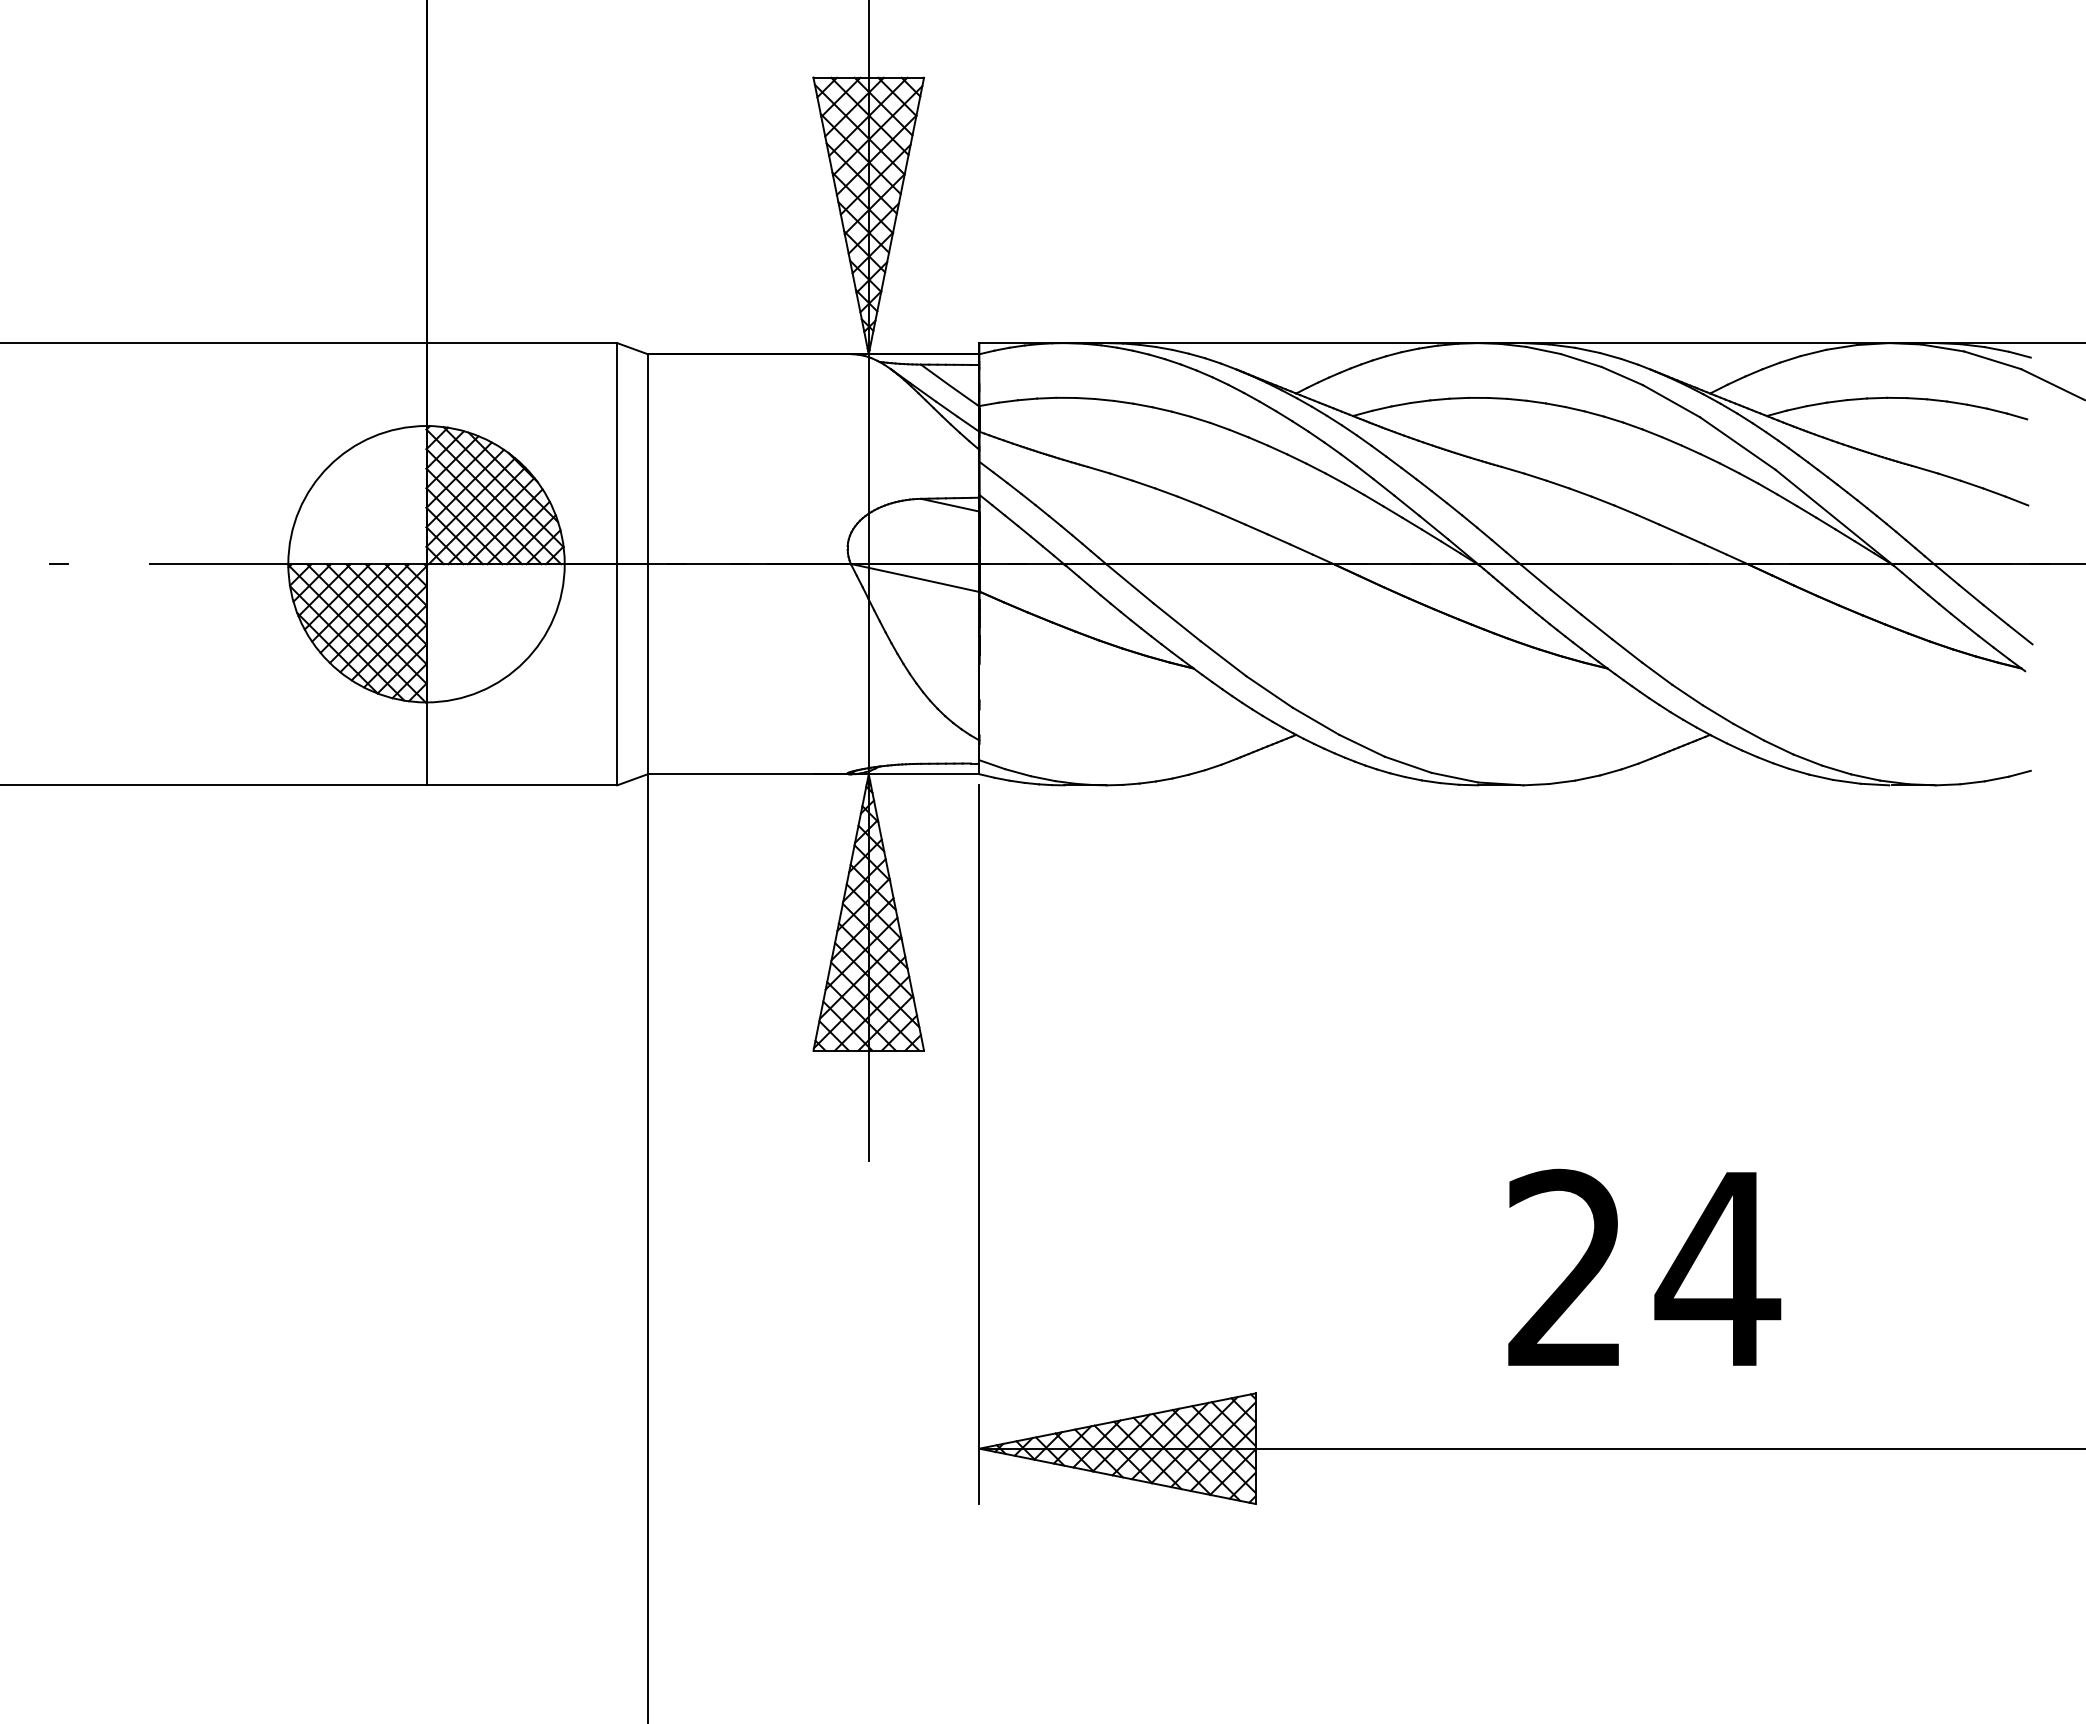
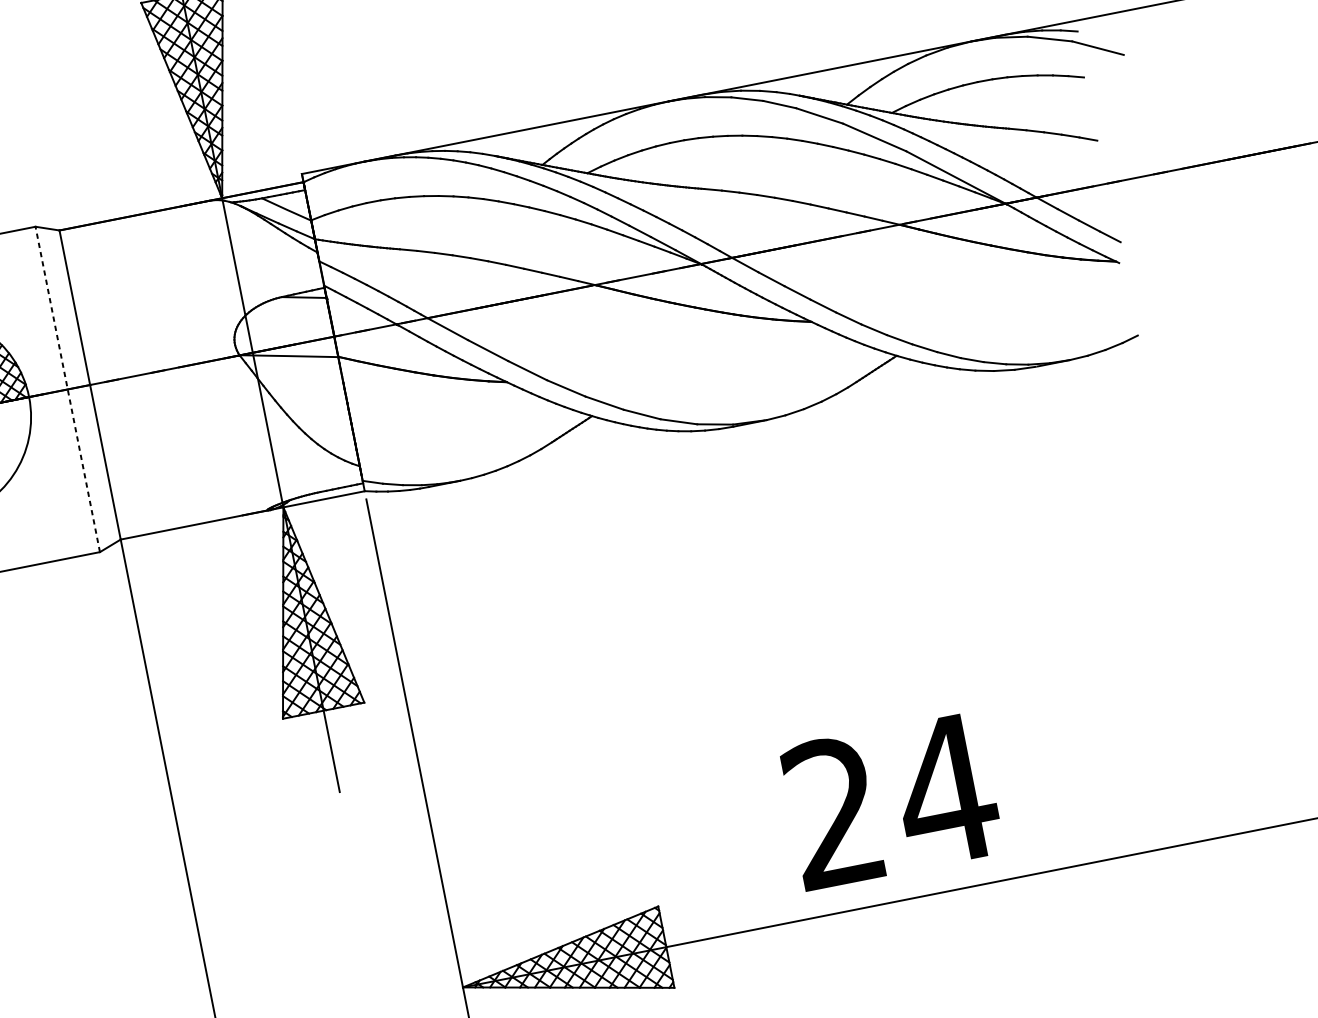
line: (617, 563) -> (67, 388), solid -> dashed
text: (1644, 1266) -> (891, 799), moved

